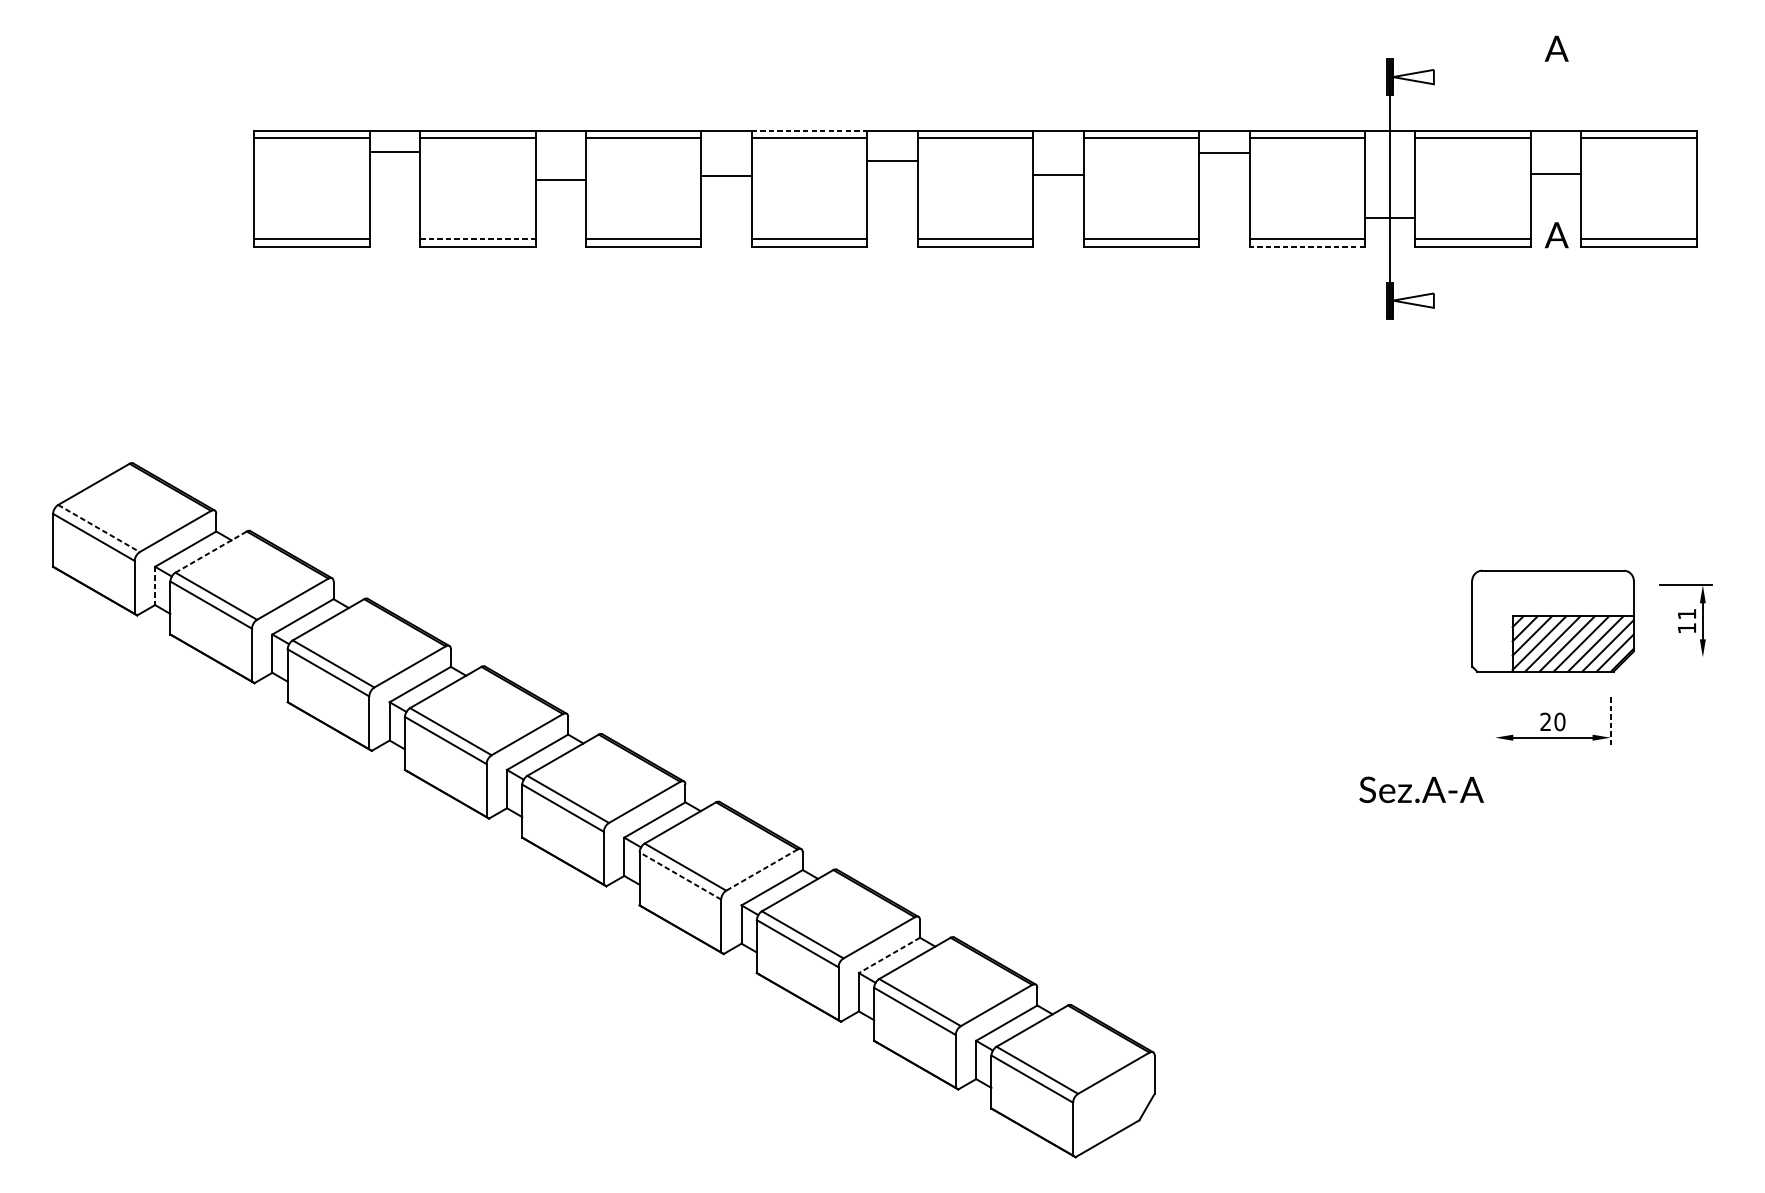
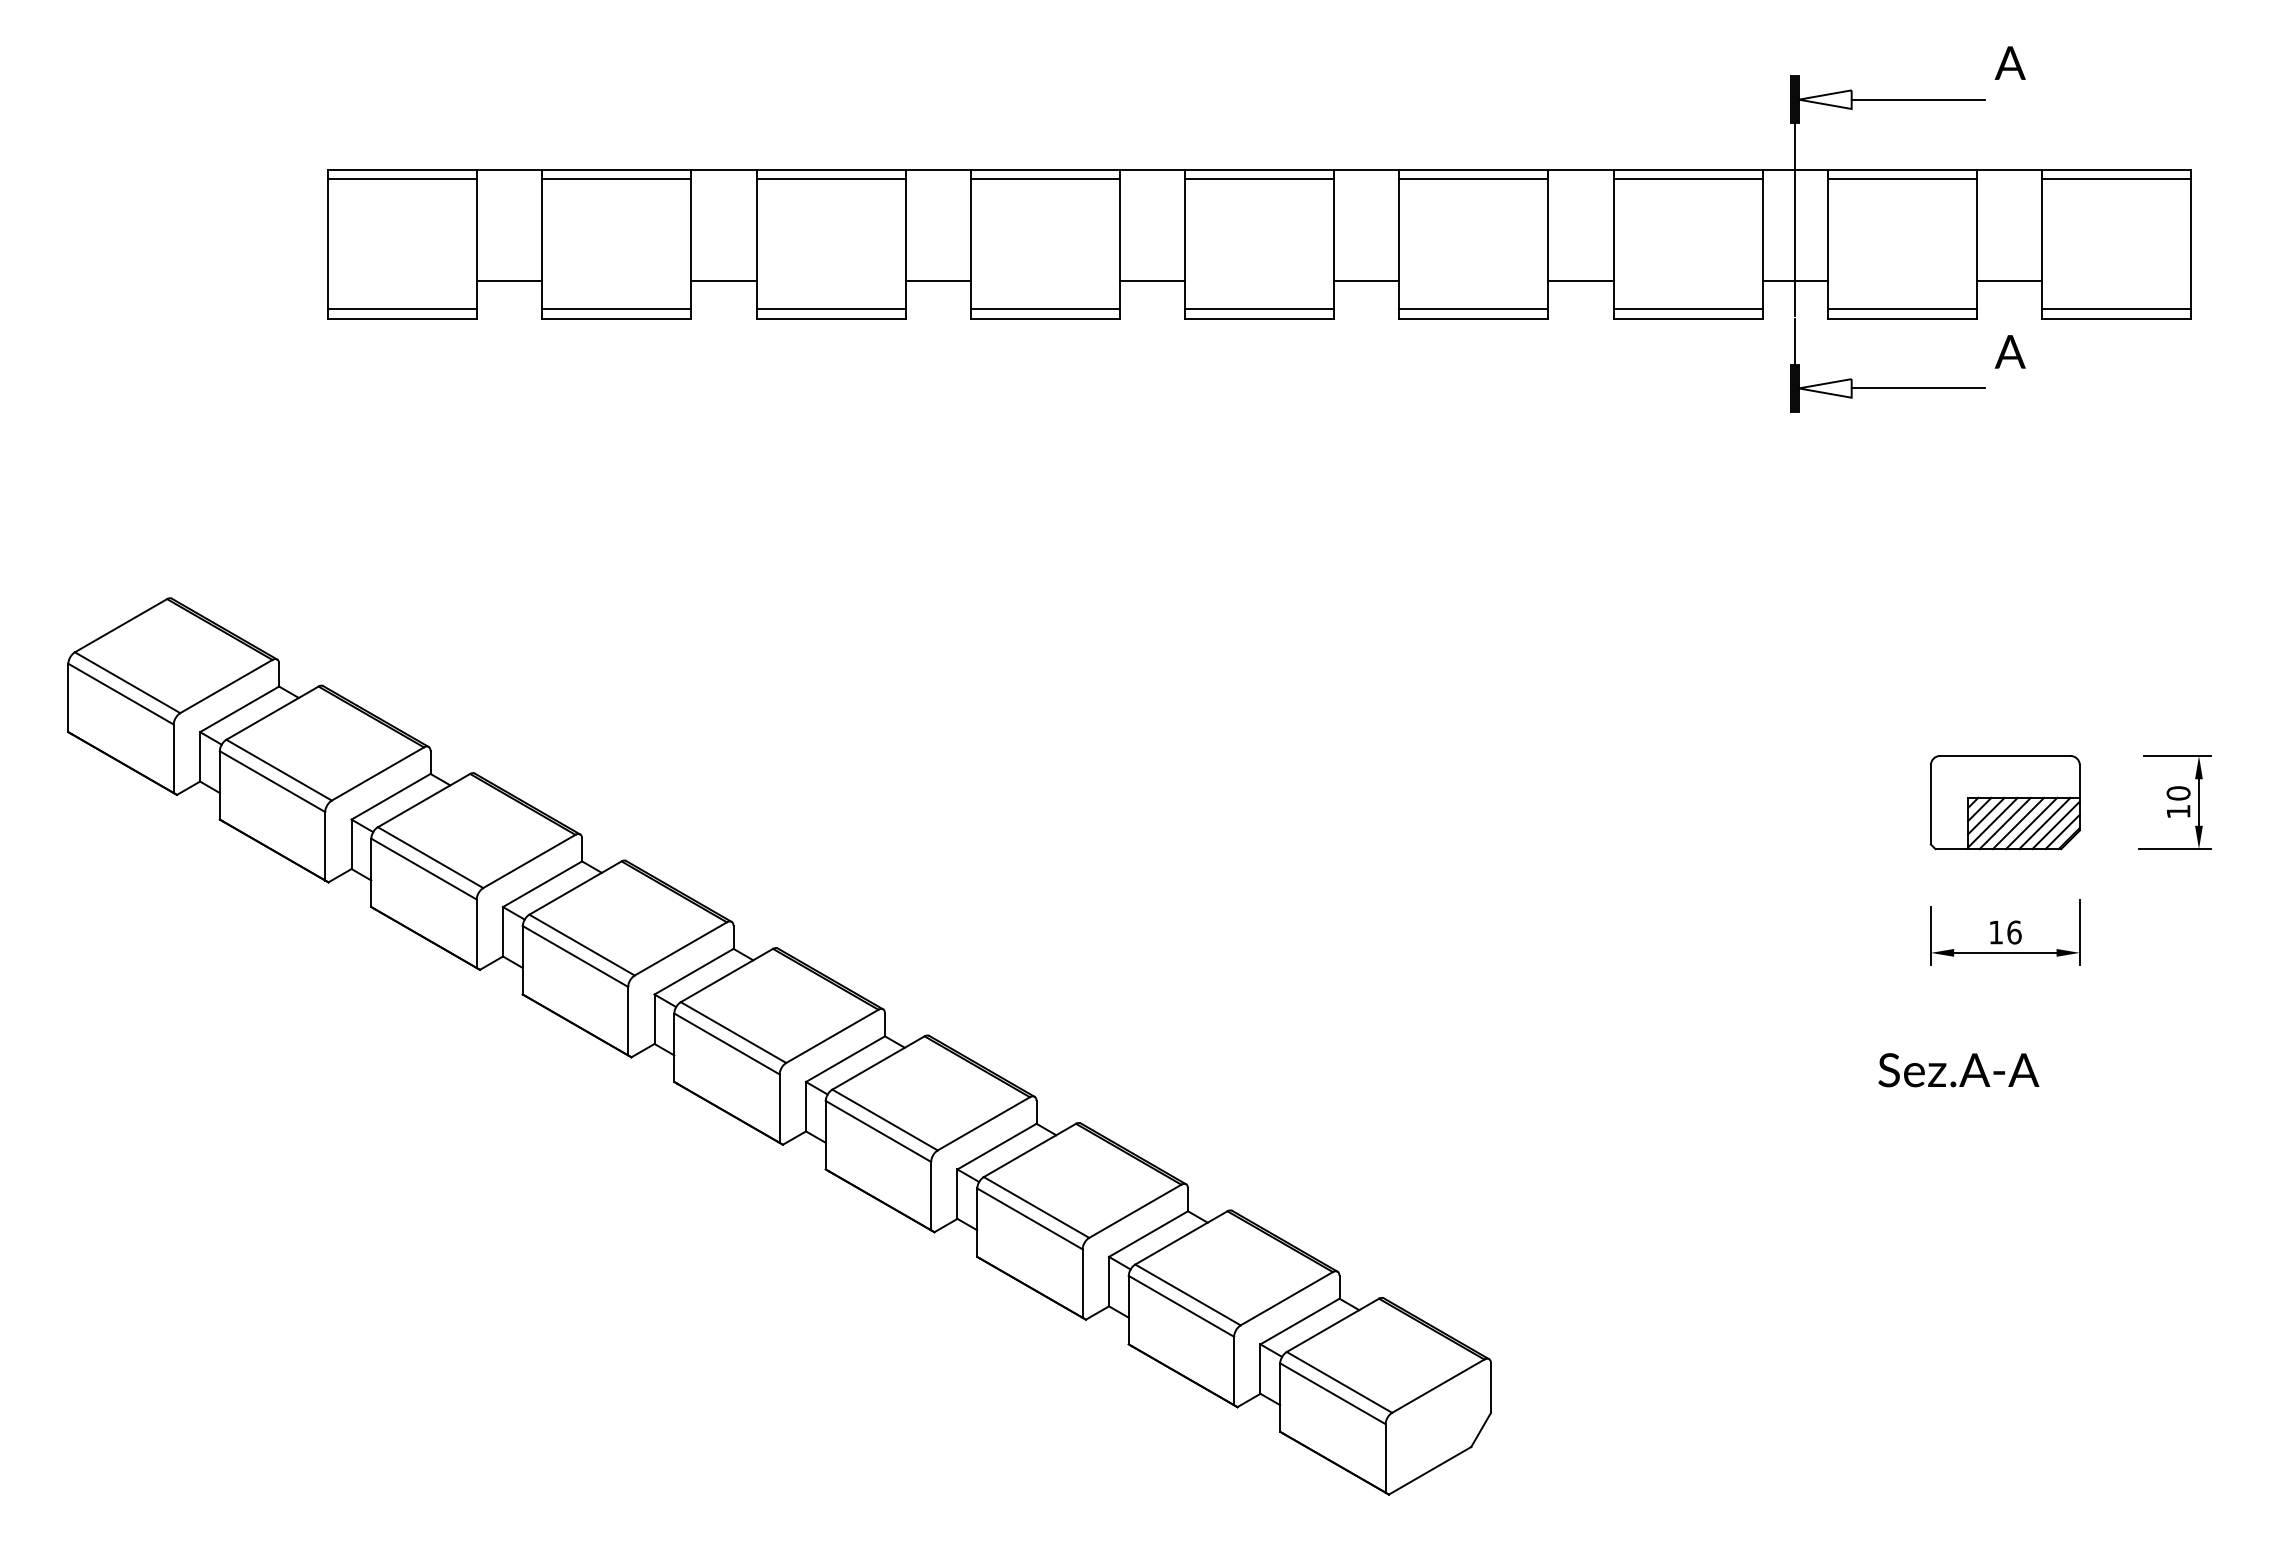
line: (1485, 76) -> (1918, 99), added
line: (809, 131) -> (1045, 169), dashed -> solid
line: (394, 152) -> (509, 281), moved
line: (1223, 152) -> (1580, 281), moved
line: (892, 161) -> (1152, 281), moved
line: (1555, 173) -> (2008, 281), moved
line: (1058, 175) -> (1366, 281), moved
line: (726, 176) -> (937, 281), moved
line: (560, 179) -> (723, 281), moved
text: (1556, 234) -> (2009, 351), moved
line: (477, 239) -> (616, 309), dashed -> solid
line: (1307, 246) -> (1688, 318), dashed -> solid
line: (1485, 300) -> (1918, 388), added
line: (98, 528) -> (127, 682), dashed -> solid
line: (211, 551) -> (272, 712), dashed -> solid
line: (155, 585) -> (200, 756), dashed -> solid
text: (1686, 614) -> (2178, 793), 11 -> 10
part: (1552, 621) -> (2004, 802), size x0.71
line: (1683, 657) -> (2174, 849), added
text: (1553, 721) -> (2005, 932), 20 -> 16
line: (1610, 721) -> (2079, 932), dashed -> solid
line: (1494, 724) -> (1930, 935), added
text: (1421, 790) -> (1958, 1070), moved
line: (761, 870) -> (983, 1124), dashed -> solid
line: (680, 876) -> (878, 1131), dashed -> solid
line: (889, 955) -> (1148, 1234), dashed -> solid

